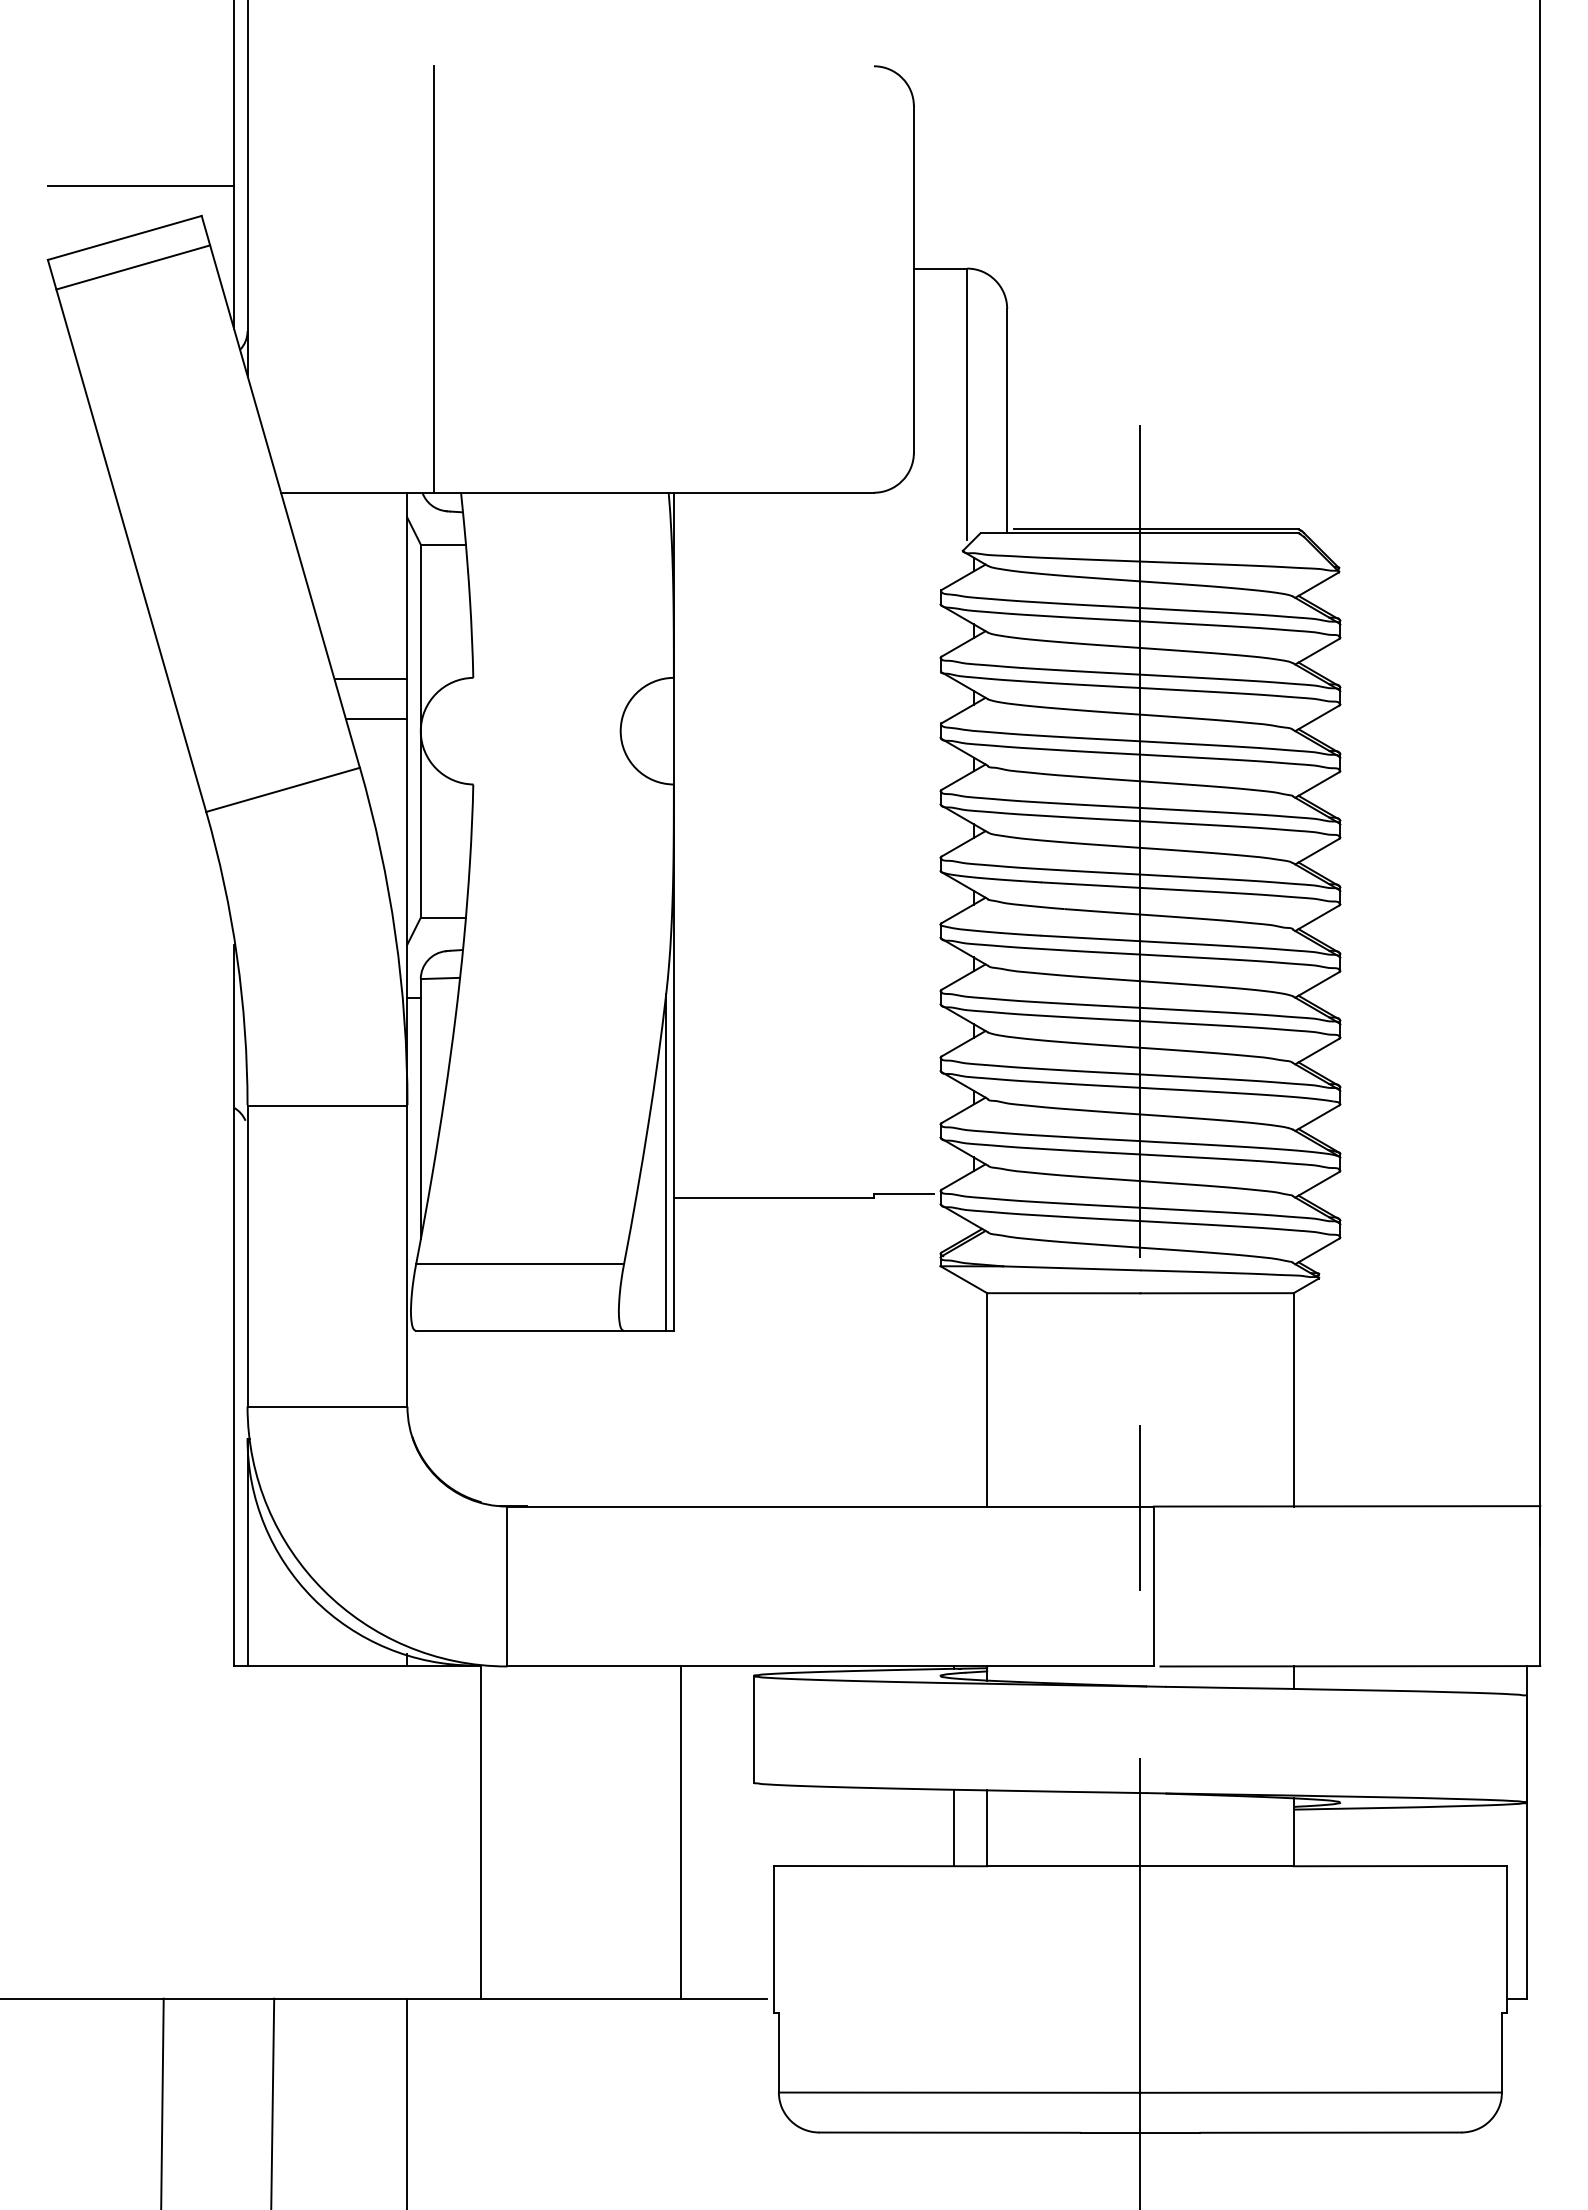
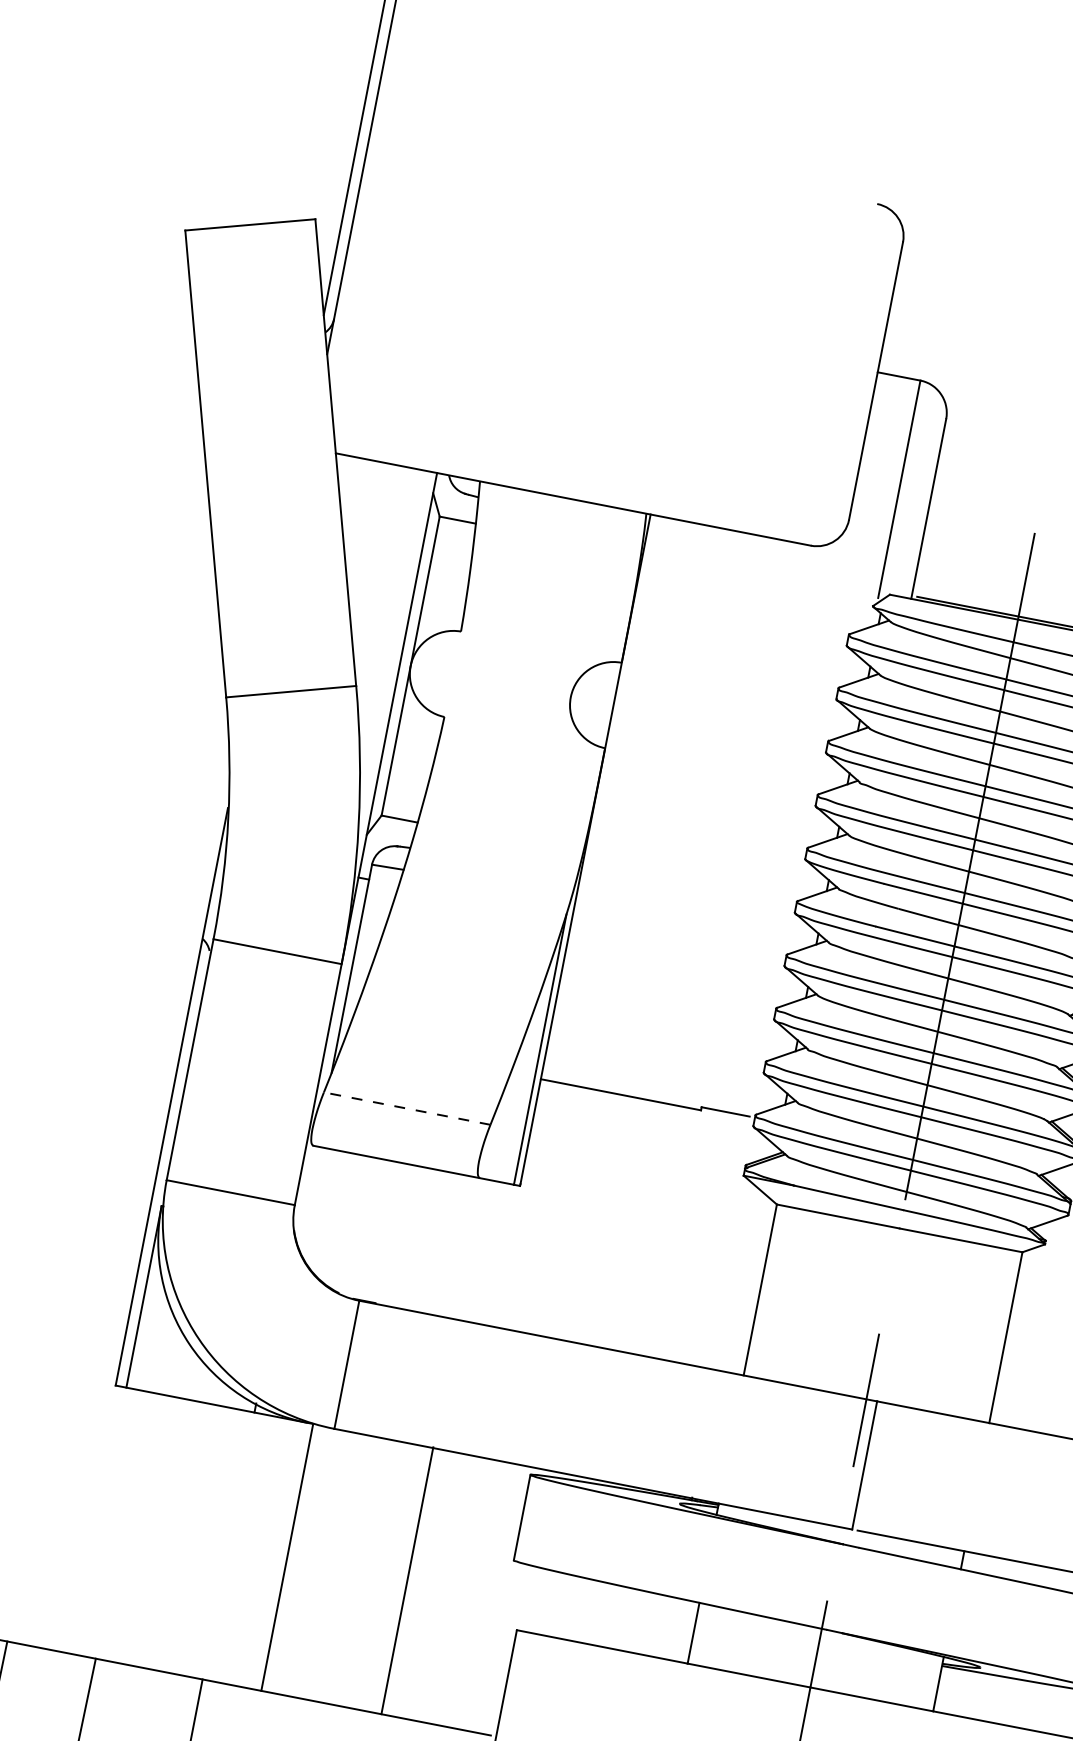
line: (140, 186) -> (270, 186), removed
line: (133, 267) -> (252, 249), removed
line: (434, 279) -> (491, 306), removed
line: (370, 679) -> (378, 616), removed
line: (376, 719) -> (377, 649), removed
line: (520, 1264) -> (407, 1108), solid -> dashed
line: (953, 1827) -> (666, 1627), removed
line: (680, 1831) -> (407, 1580), moved

